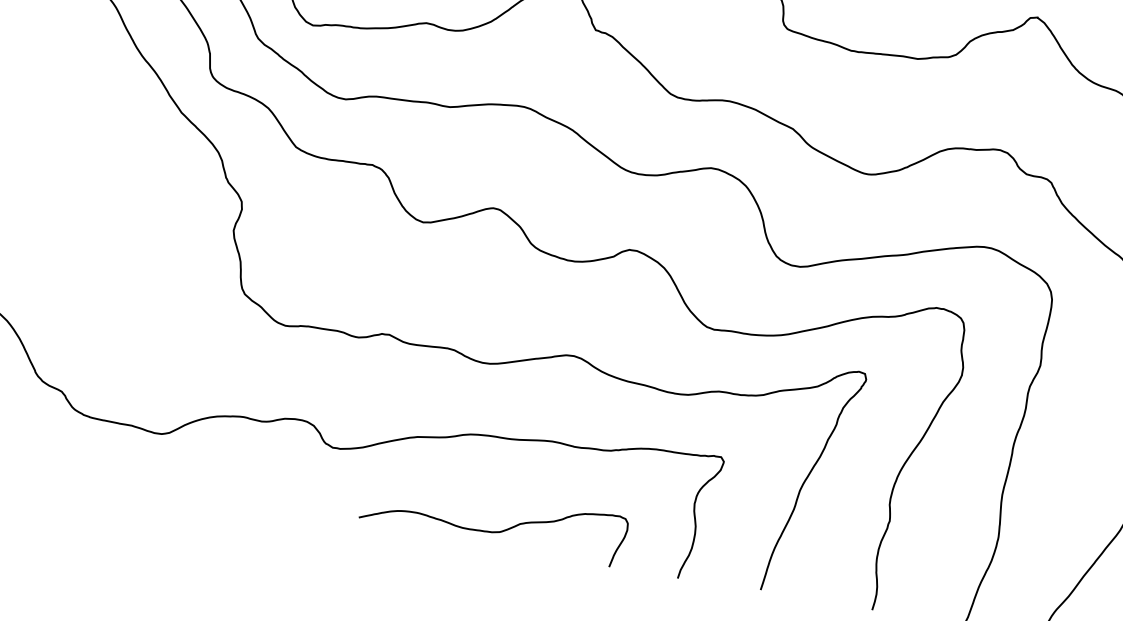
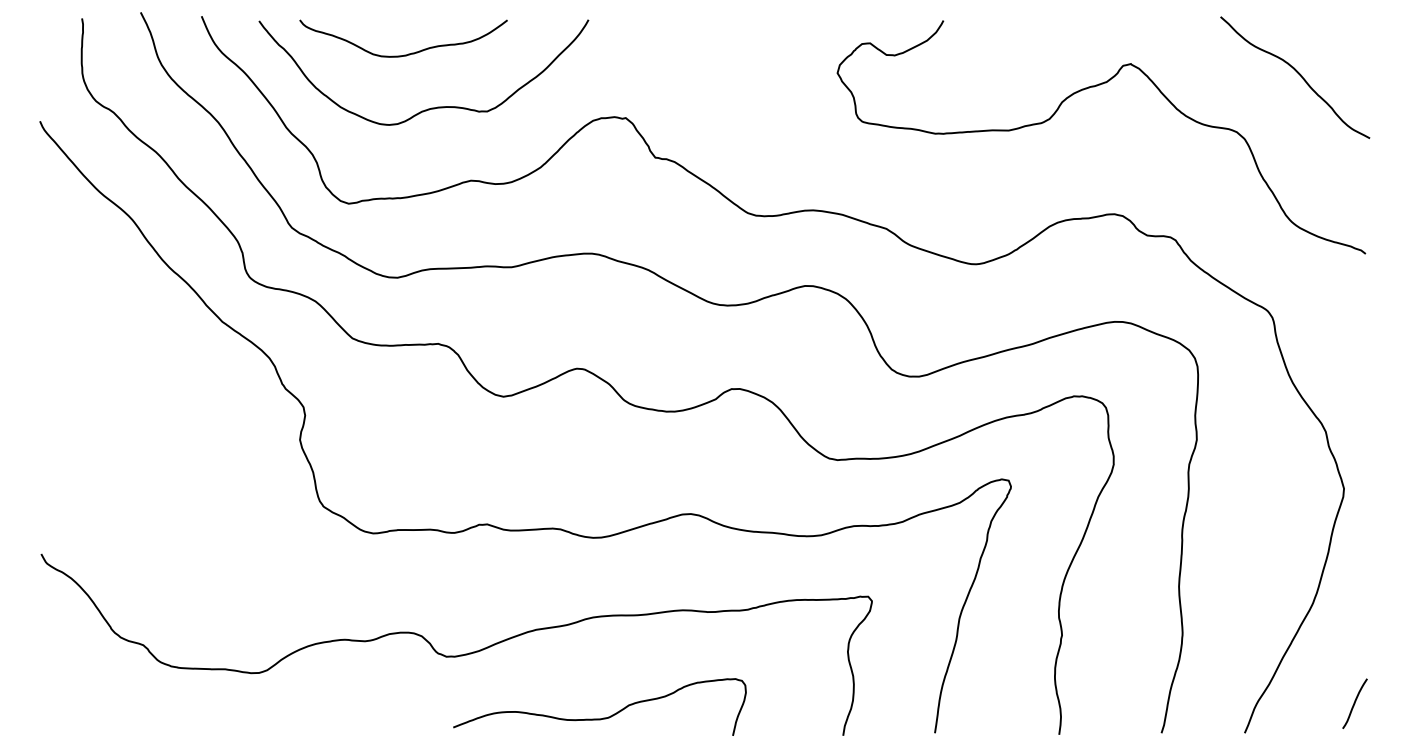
curve: (495, 531) -> (603, 717), moved

